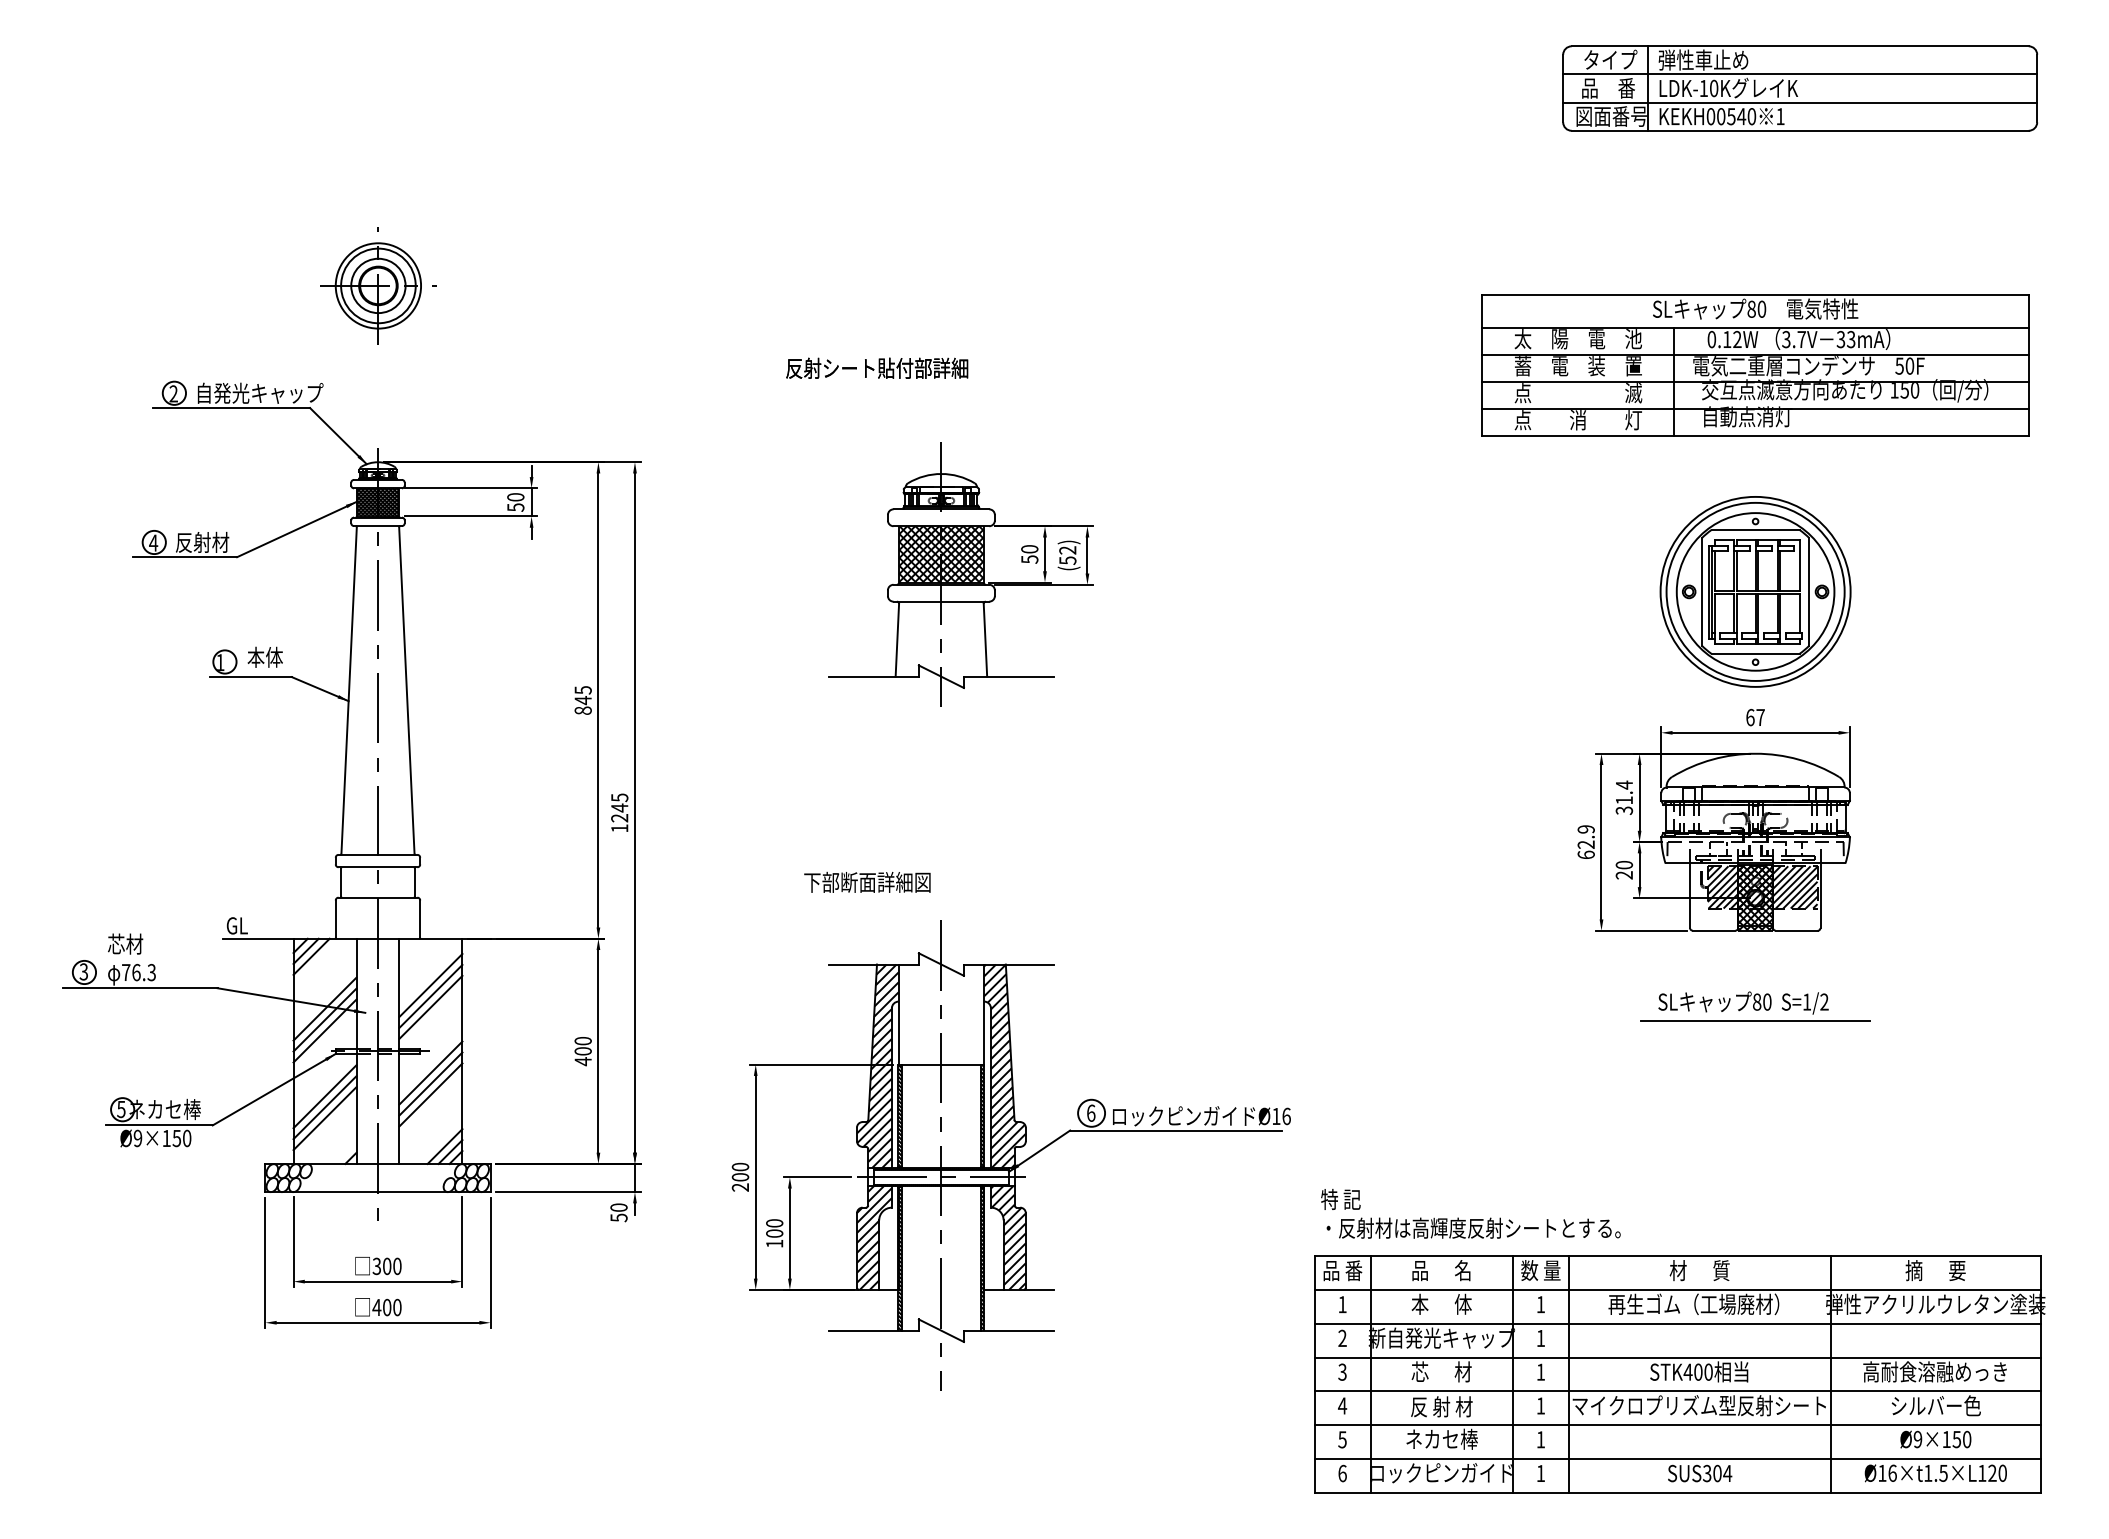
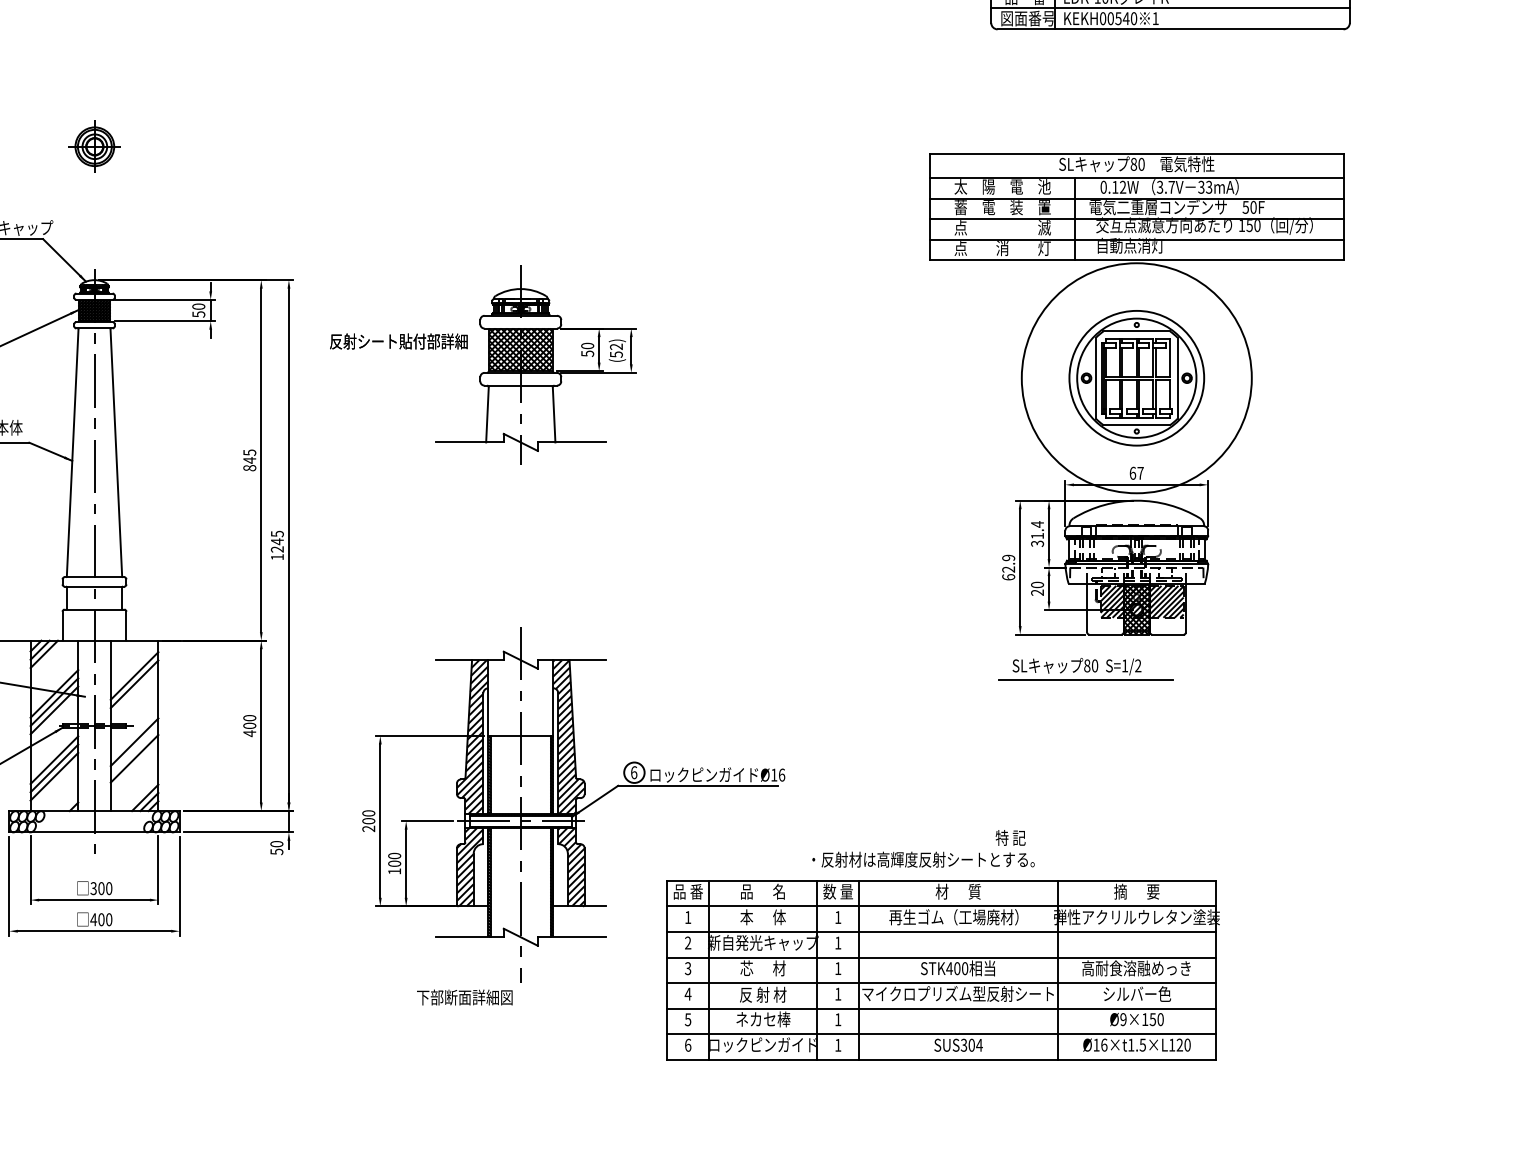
part: (378, 285) -> (94, 146), size x0.6
text: (877, 367) -> (399, 340), moved
circle: (1755, 591) -> (1136, 377), size x1.6
text: (867, 881) -> (464, 996), moved
line: (430, 1006) -> (134, 691), removed
part: (1755, 1006) -> (1086, 669), moved
line: (430, 1083) -> (134, 750), removed
text: (1340, 1199) -> (1010, 837), moved
part: (1679, 1374) -> (943, 970), moved

